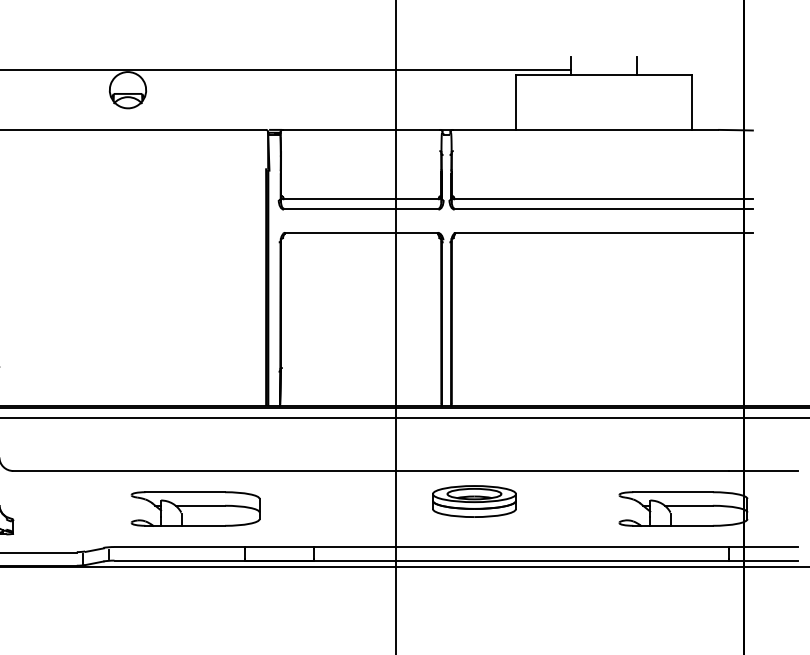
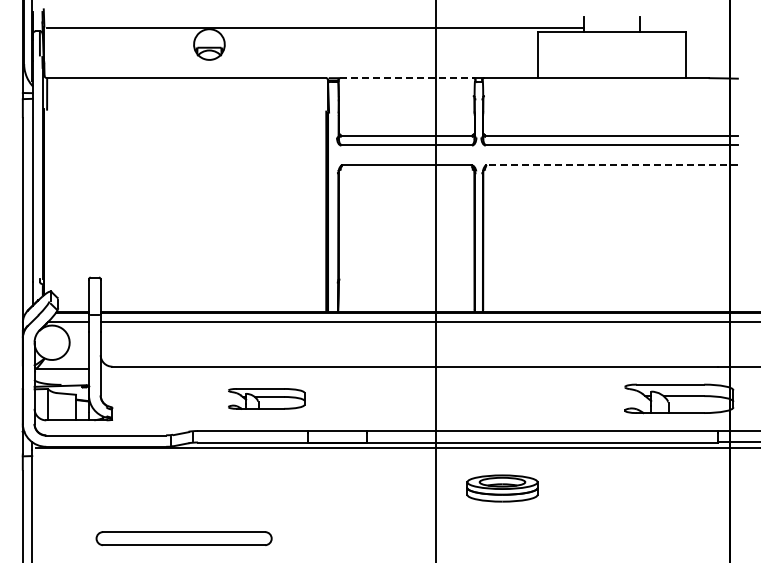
line: (360, 130) -> (406, 78), solid -> dashed
line: (604, 233) -> (612, 165), solid -> dashed
part: (474, 501) -> (502, 488), moved
part: (195, 508) -> (266, 398), size x0.7

